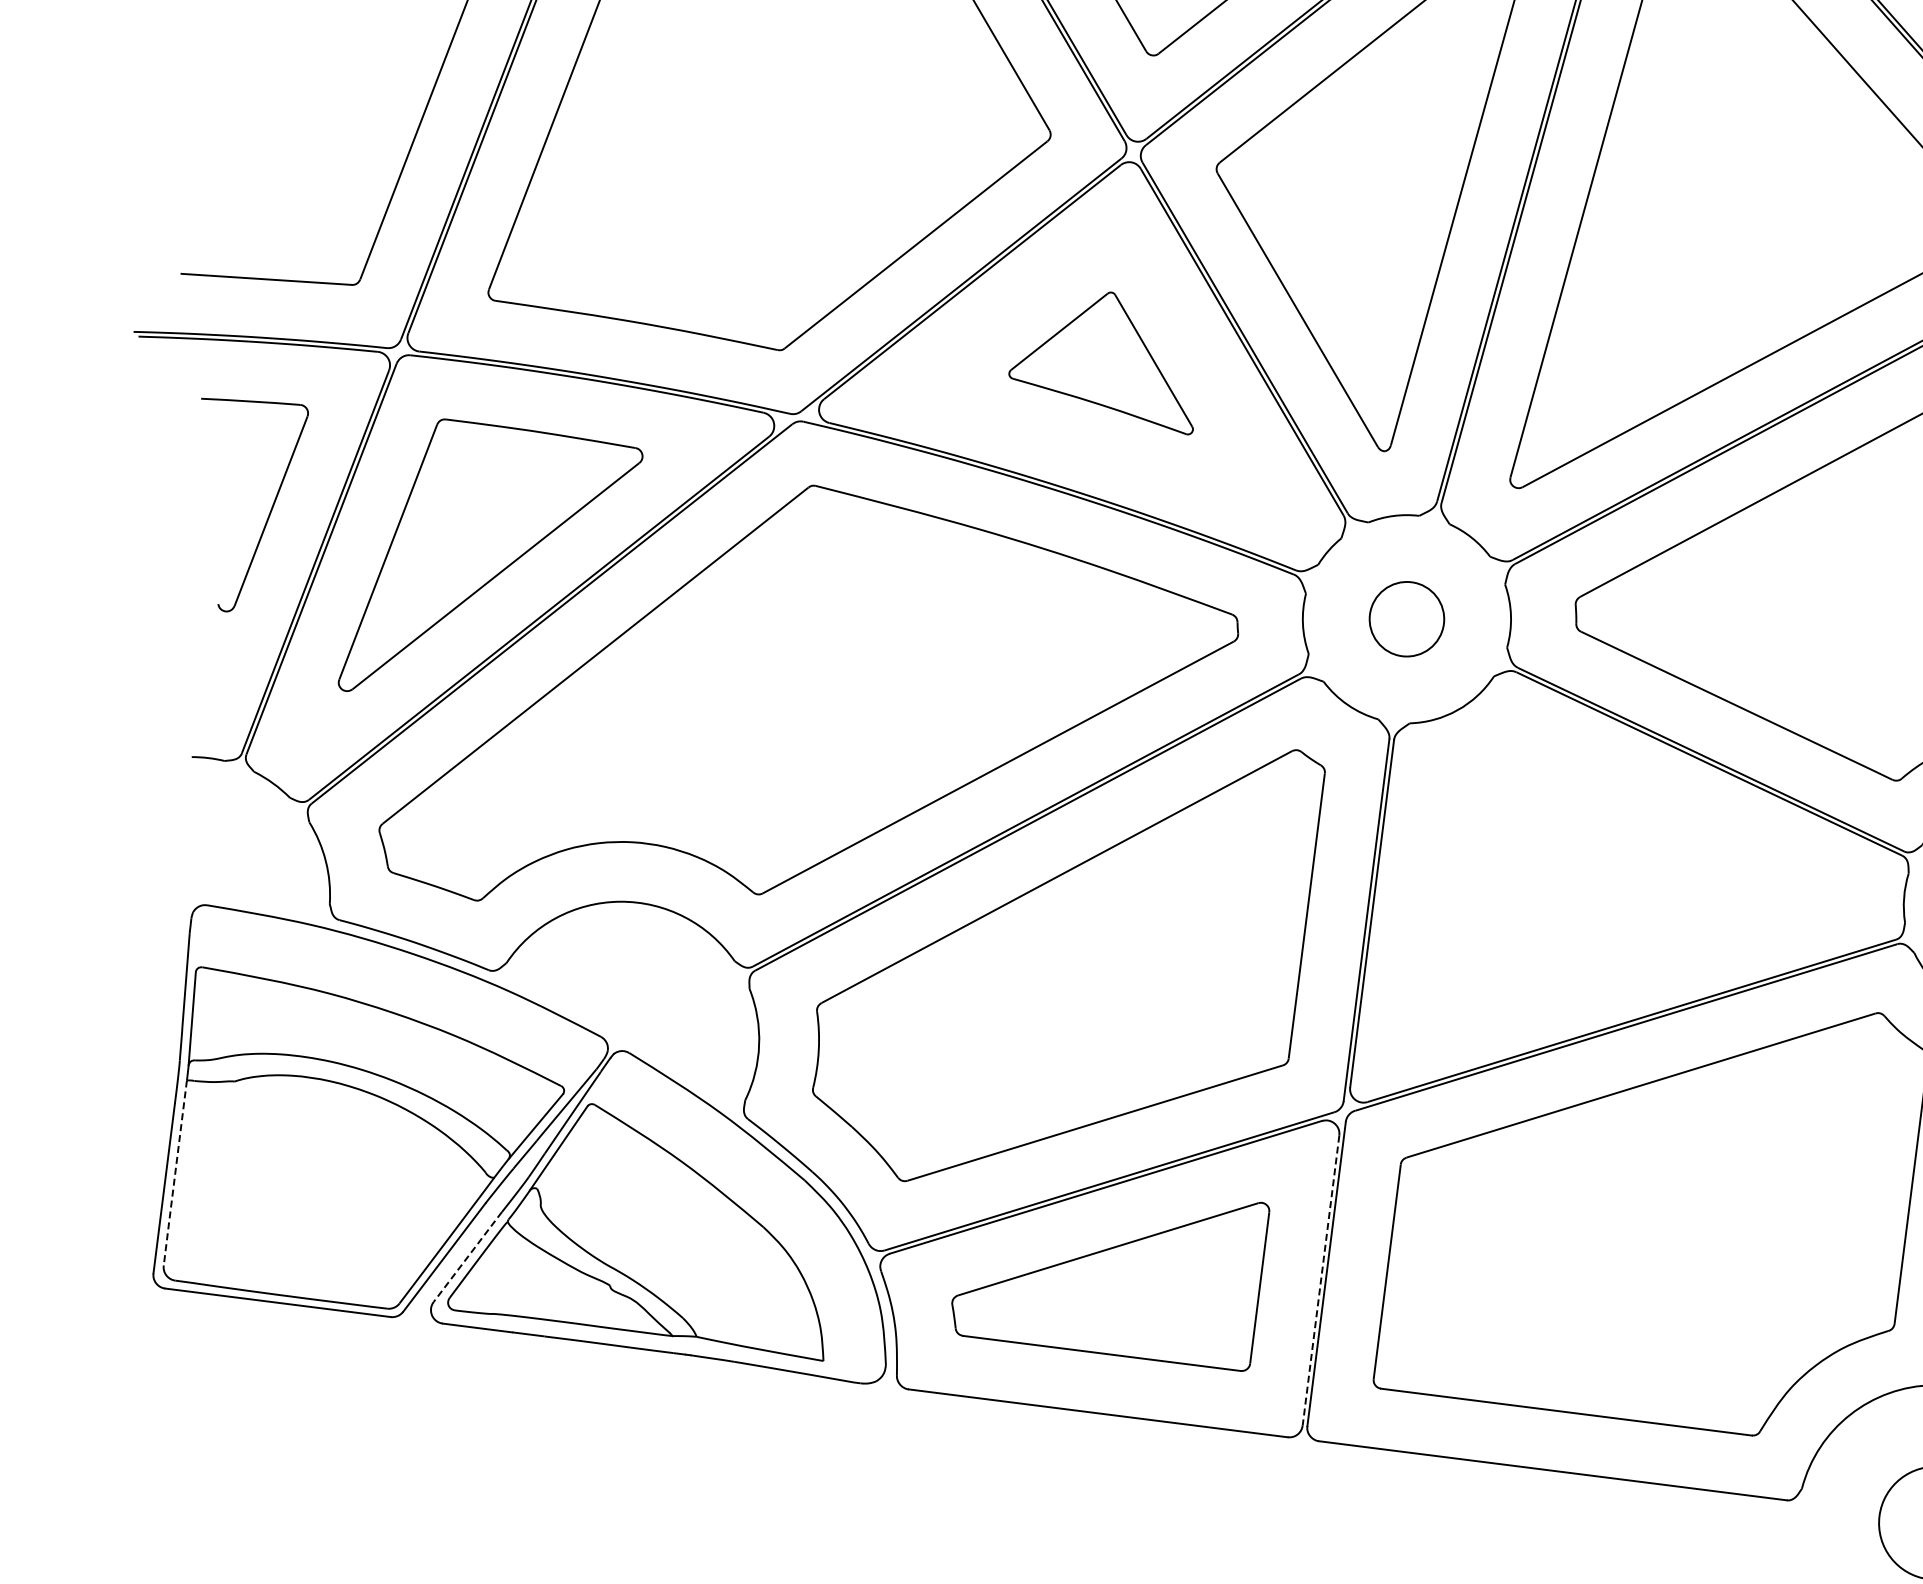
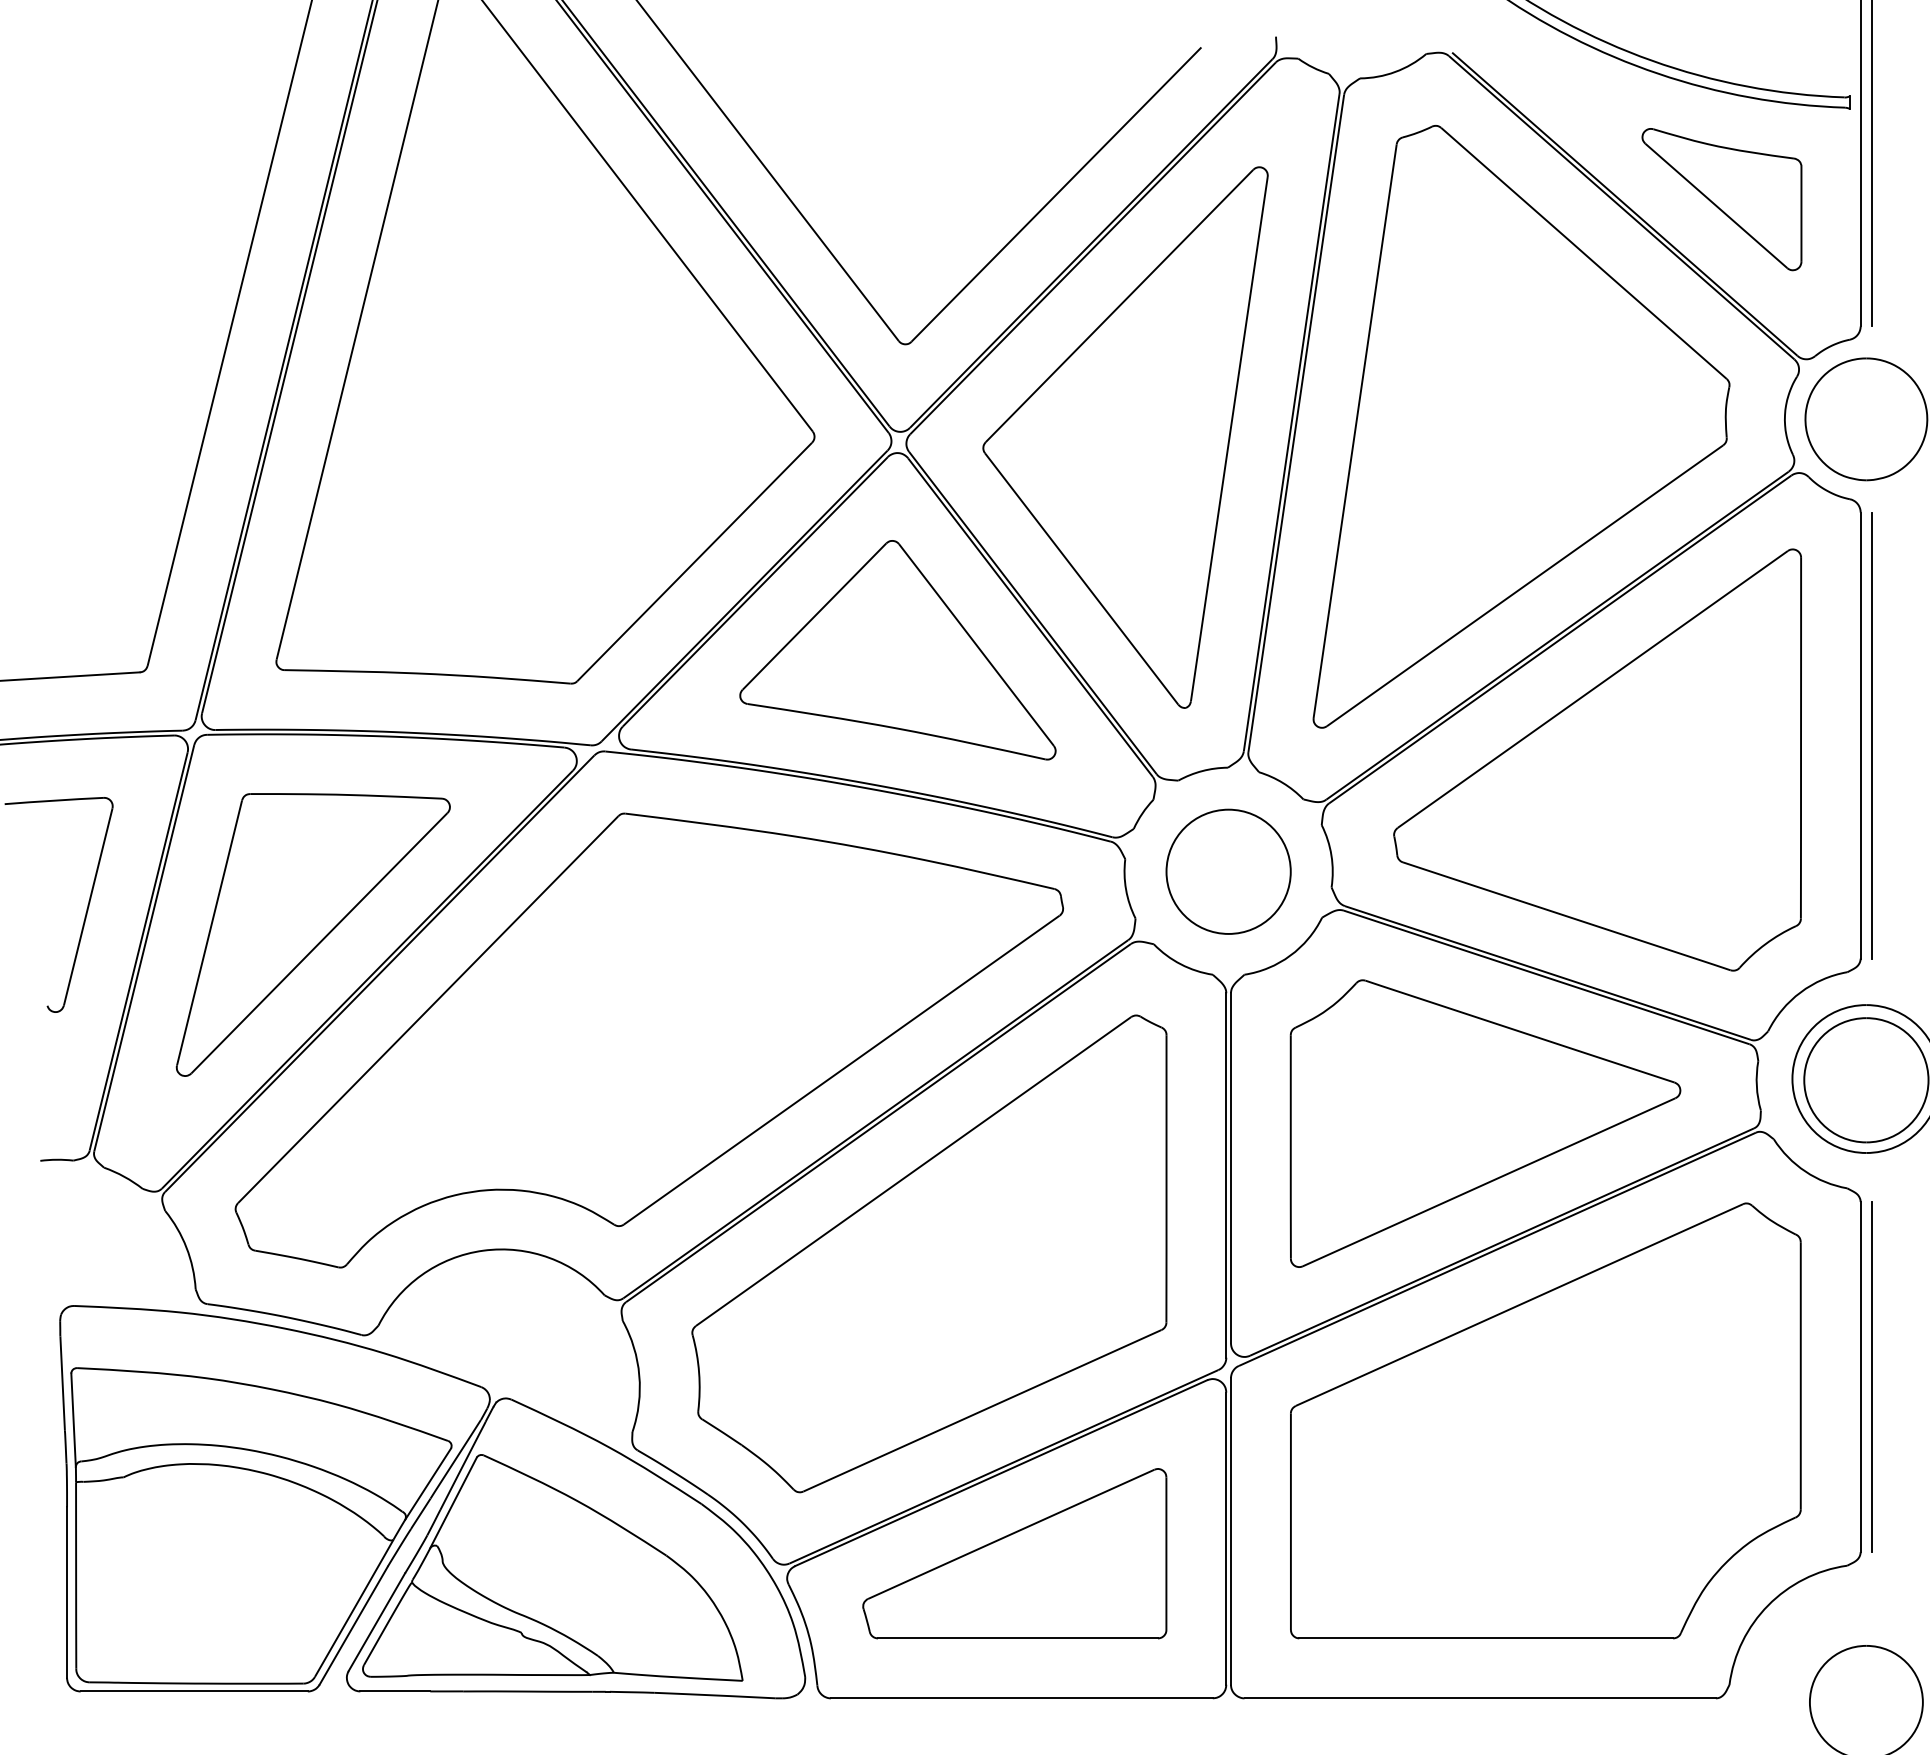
part: (1106, 358) -> (897, 650), size x1.67
circle: (1406, 618) -> (1228, 871), size x1.67
part: (1630, 901) -> (1485, 1123), added
line: (175, 1173) -> (76, 1576), dashed -> solid
line: (467, 1257) -> (376, 1622), dashed -> solid
line: (1321, 1281) -> (1226, 1539), dashed -> solid

